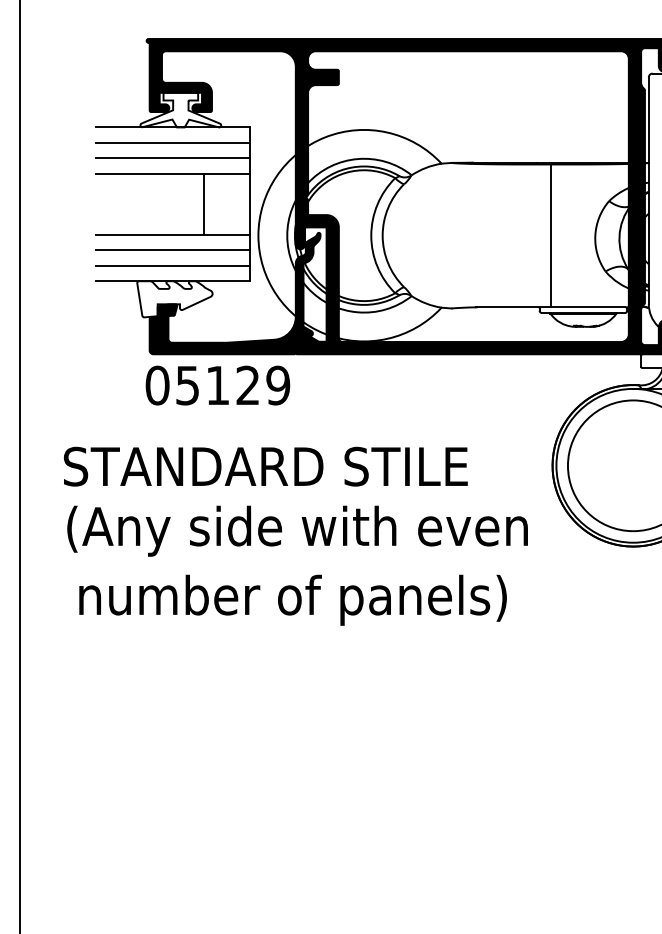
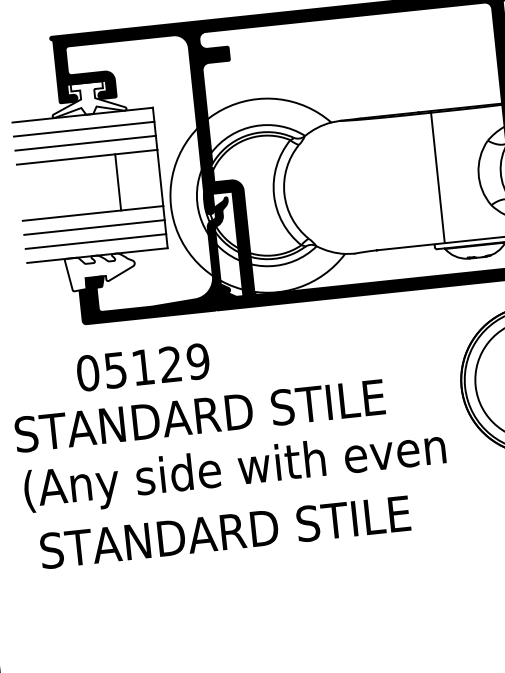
text: (217, 385) -> (142, 367), moved
text: (292, 599) -> (237, 534), number of panels) -> STANDARD STILE

